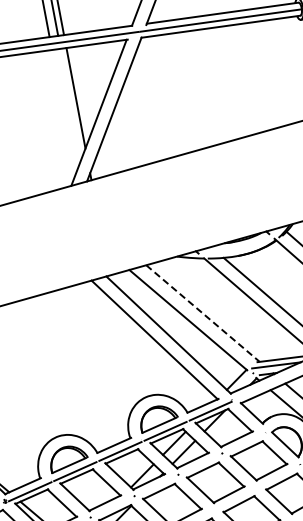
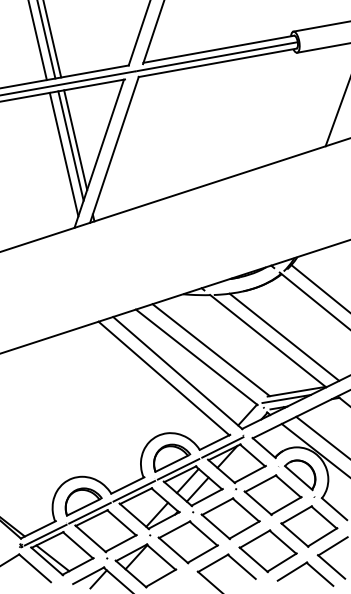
line: (70, 103) -> (70, 145), added
line: (63, 112) -> (63, 154), added
line: (203, 313) -> (211, 350), dashed -> solid

